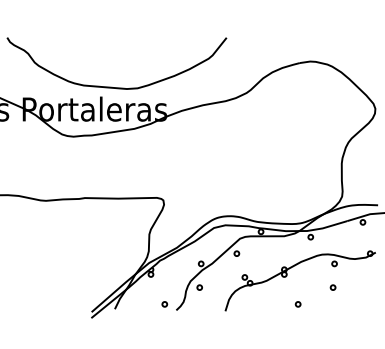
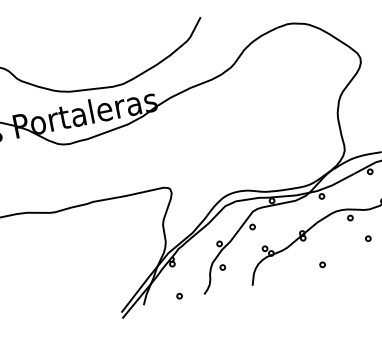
part: (332, 287) -> (367, 238), moved
part: (164, 304) -> (179, 296), moved

